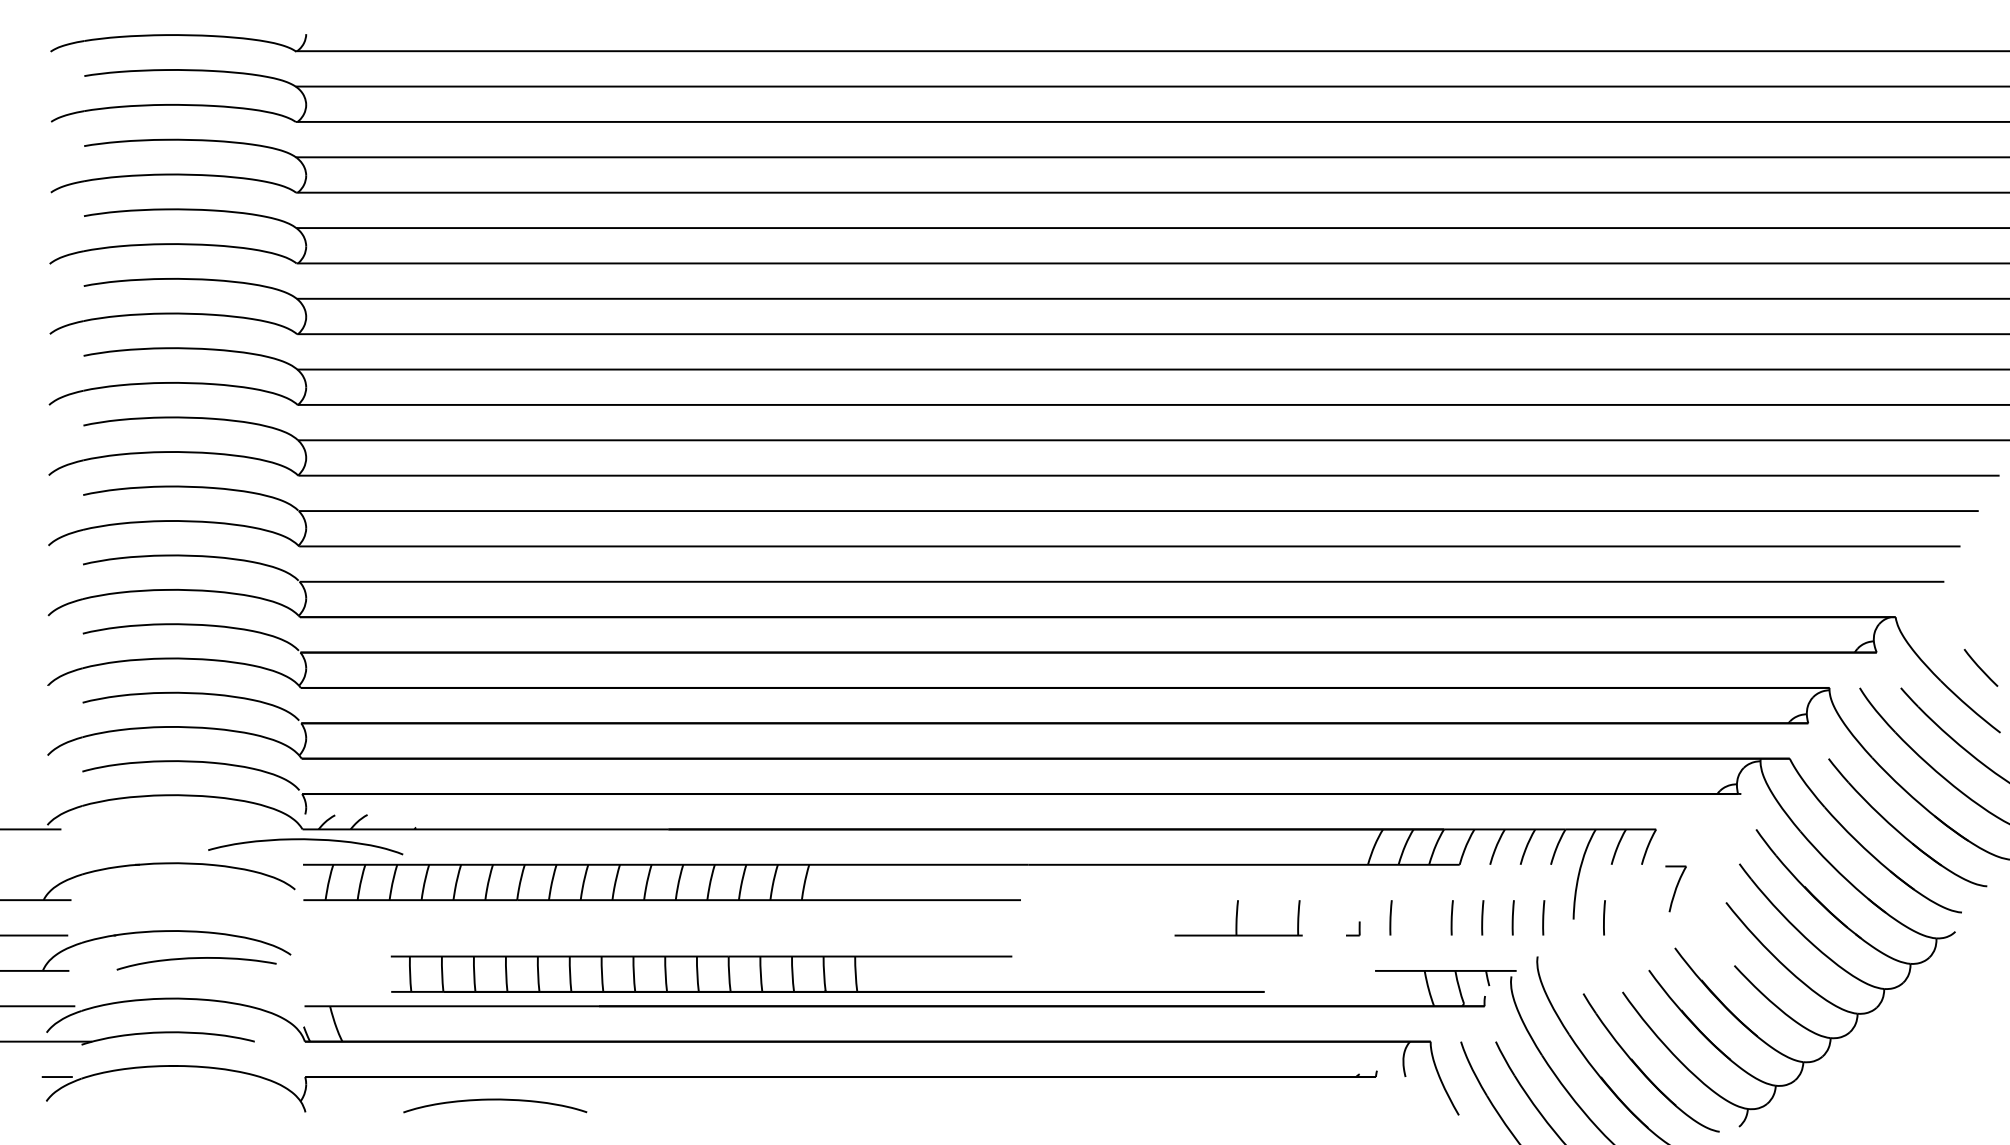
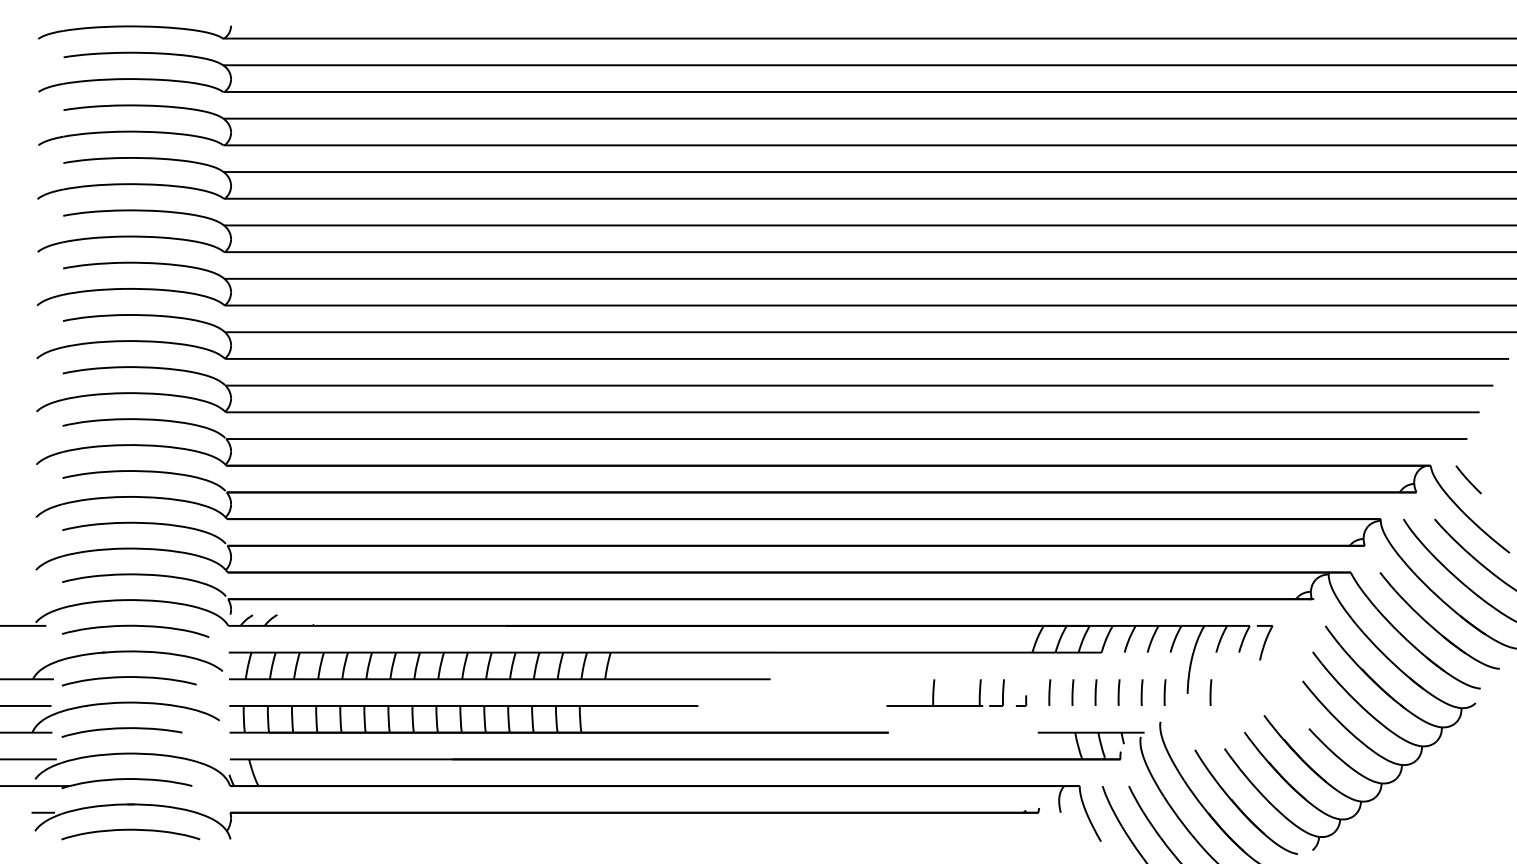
line: (1980, 667) -> (1468, 479), moved
curve: (305, 840) -> (135, 626), moved
part: (1675, 888) -> (1264, 642), moved
curve: (171, 898) -> (129, 678), added
line: (1421, 917) -> (1072, 692), added
part: (1328, 918) -> (1002, 693), added
curve: (196, 958) -> (121, 728), moved
part: (827, 973) -> (558, 718), moved
curve: (495, 1100) -> (130, 830), moved

